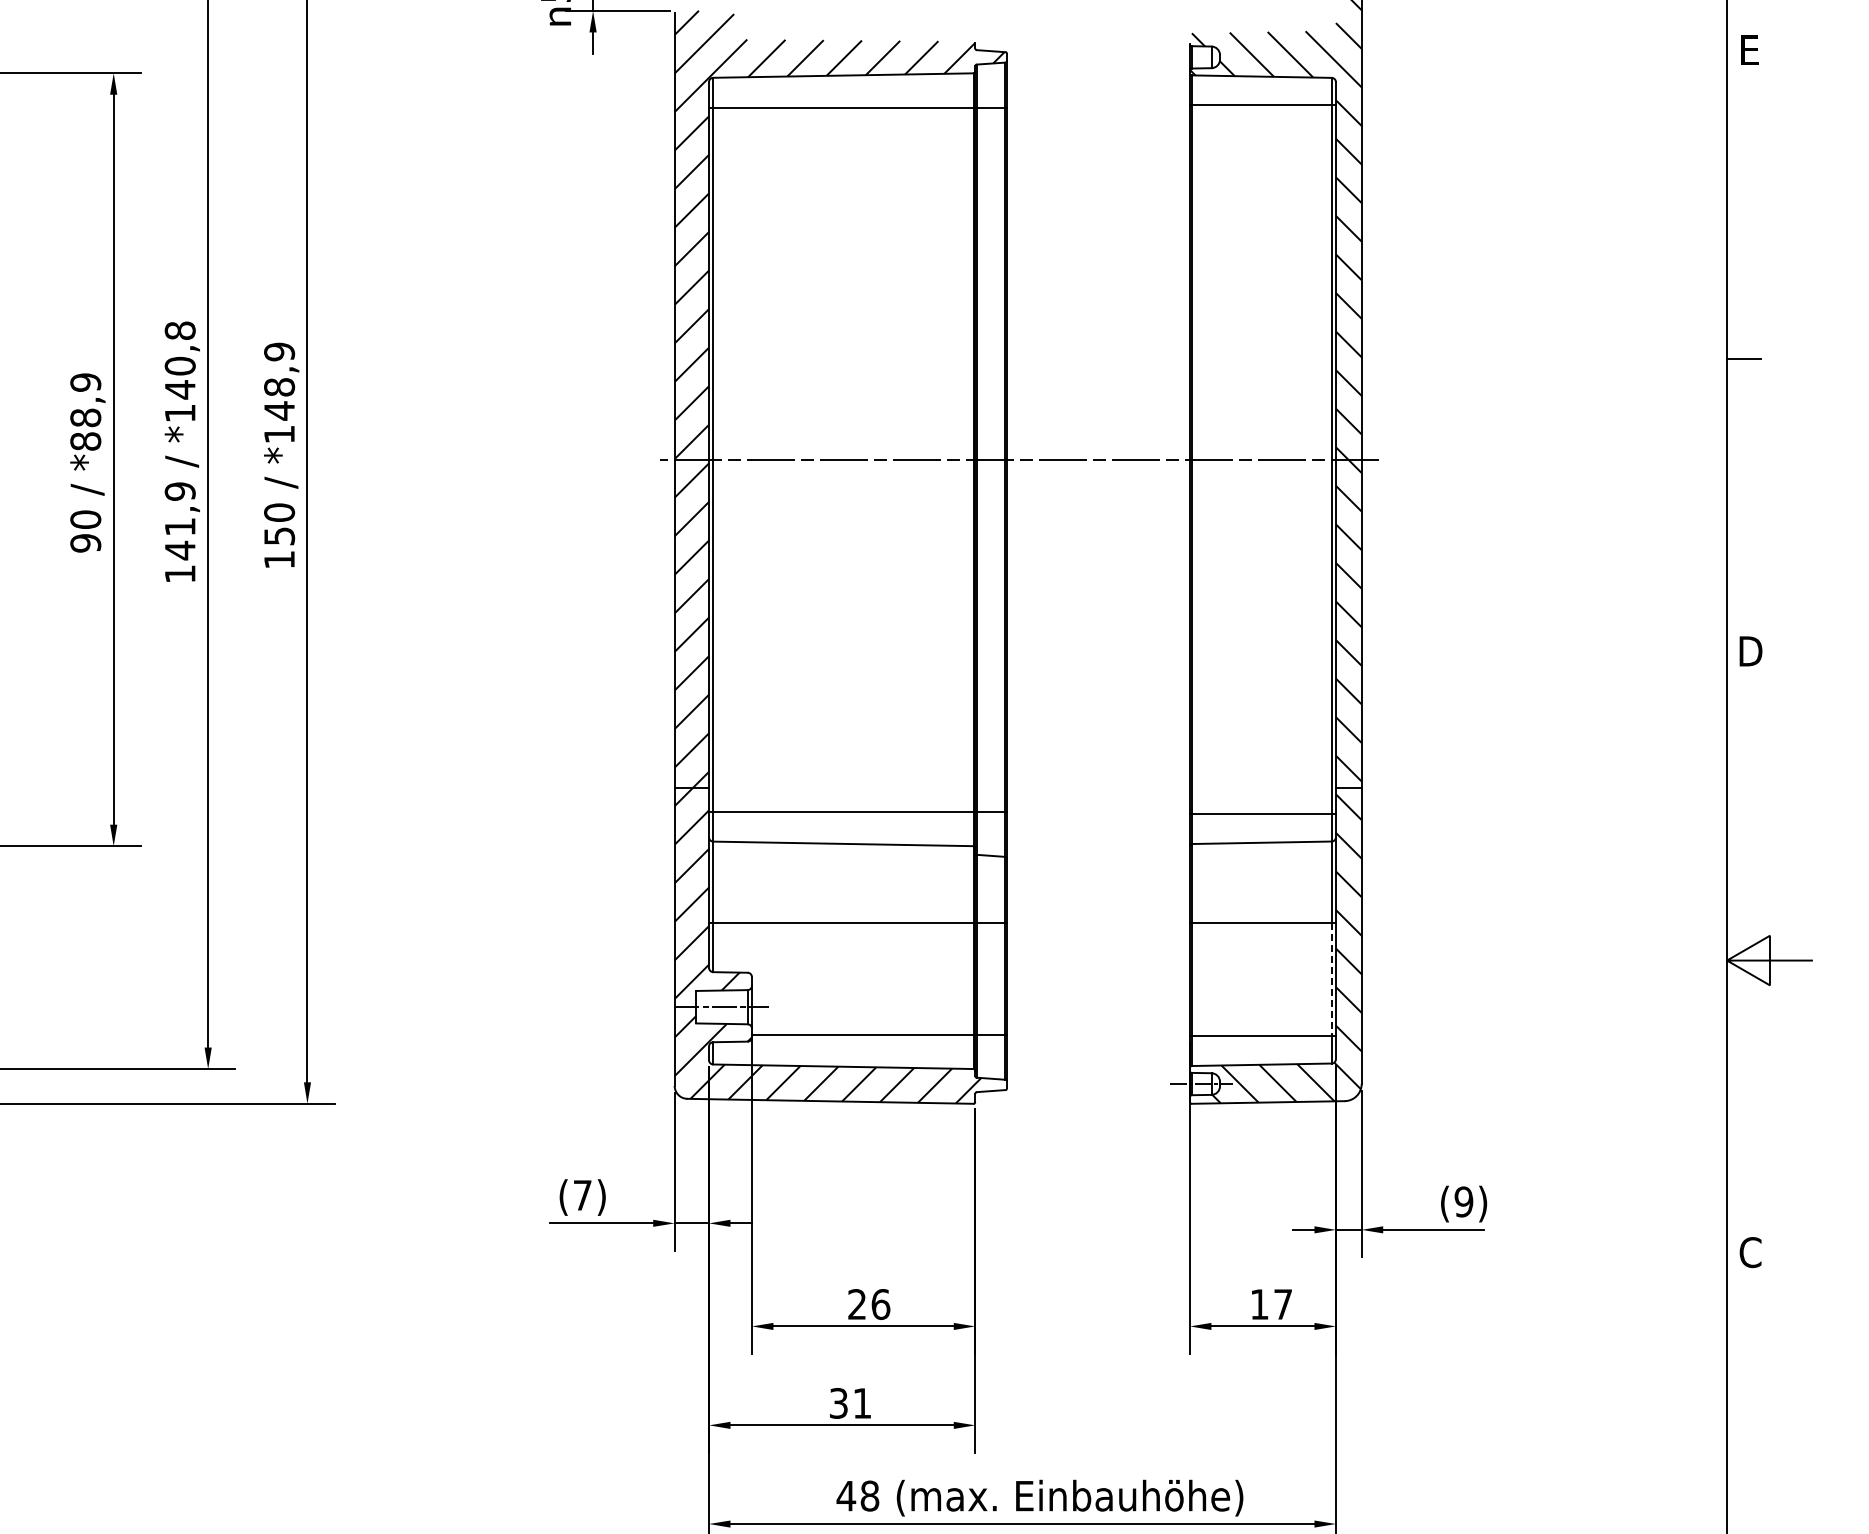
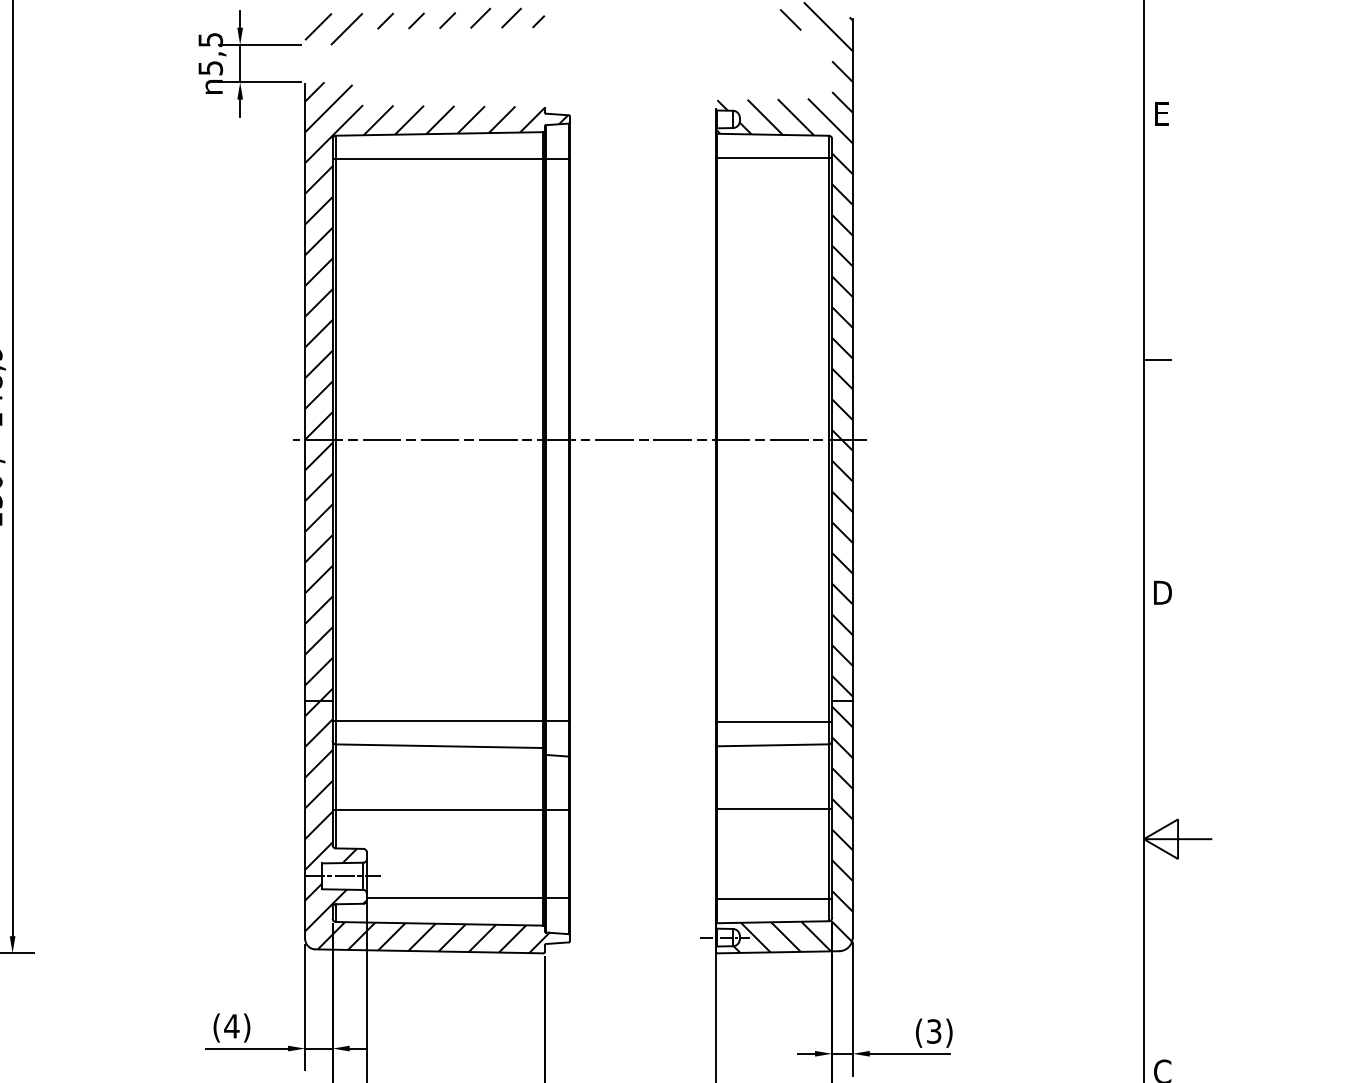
line: (1331, 980) -> (828, 855), dashed -> solid
text: (582, 1195) -> (231, 1026), (7) -> (4)
text: (1463, 1201) -> (933, 1031), (9) -> (3)

